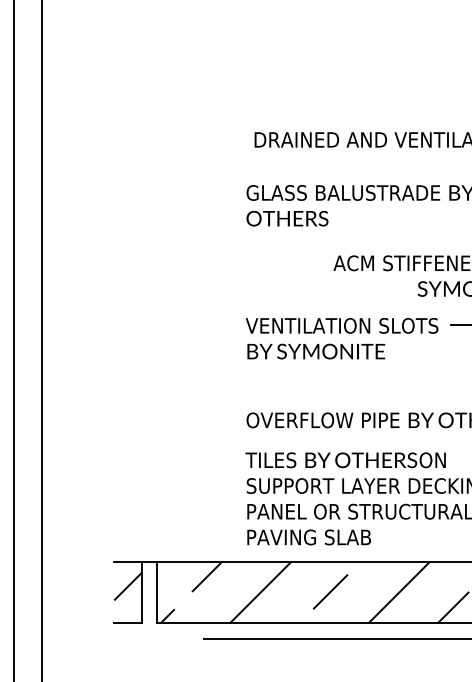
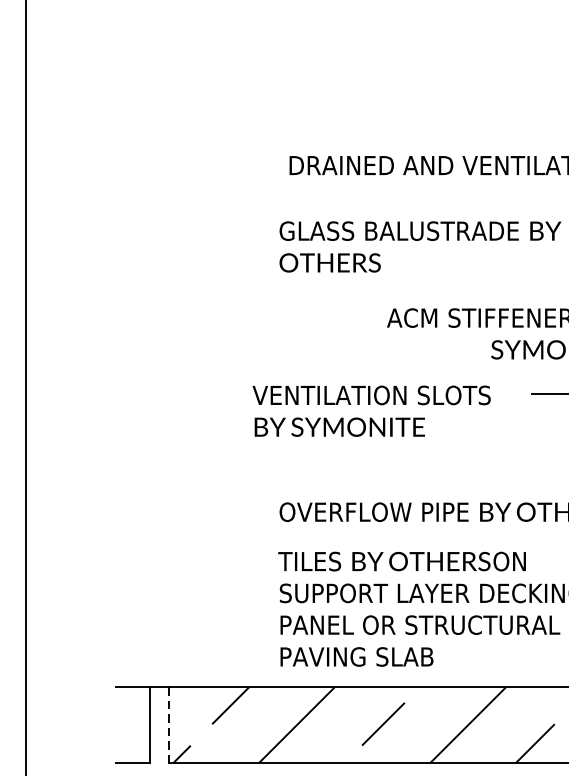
text: (341, 338) -> (370, 411), moved
hatch: (127, 586) -> (132, 717), removed
line: (157, 592) -> (169, 724), solid -> dashed

